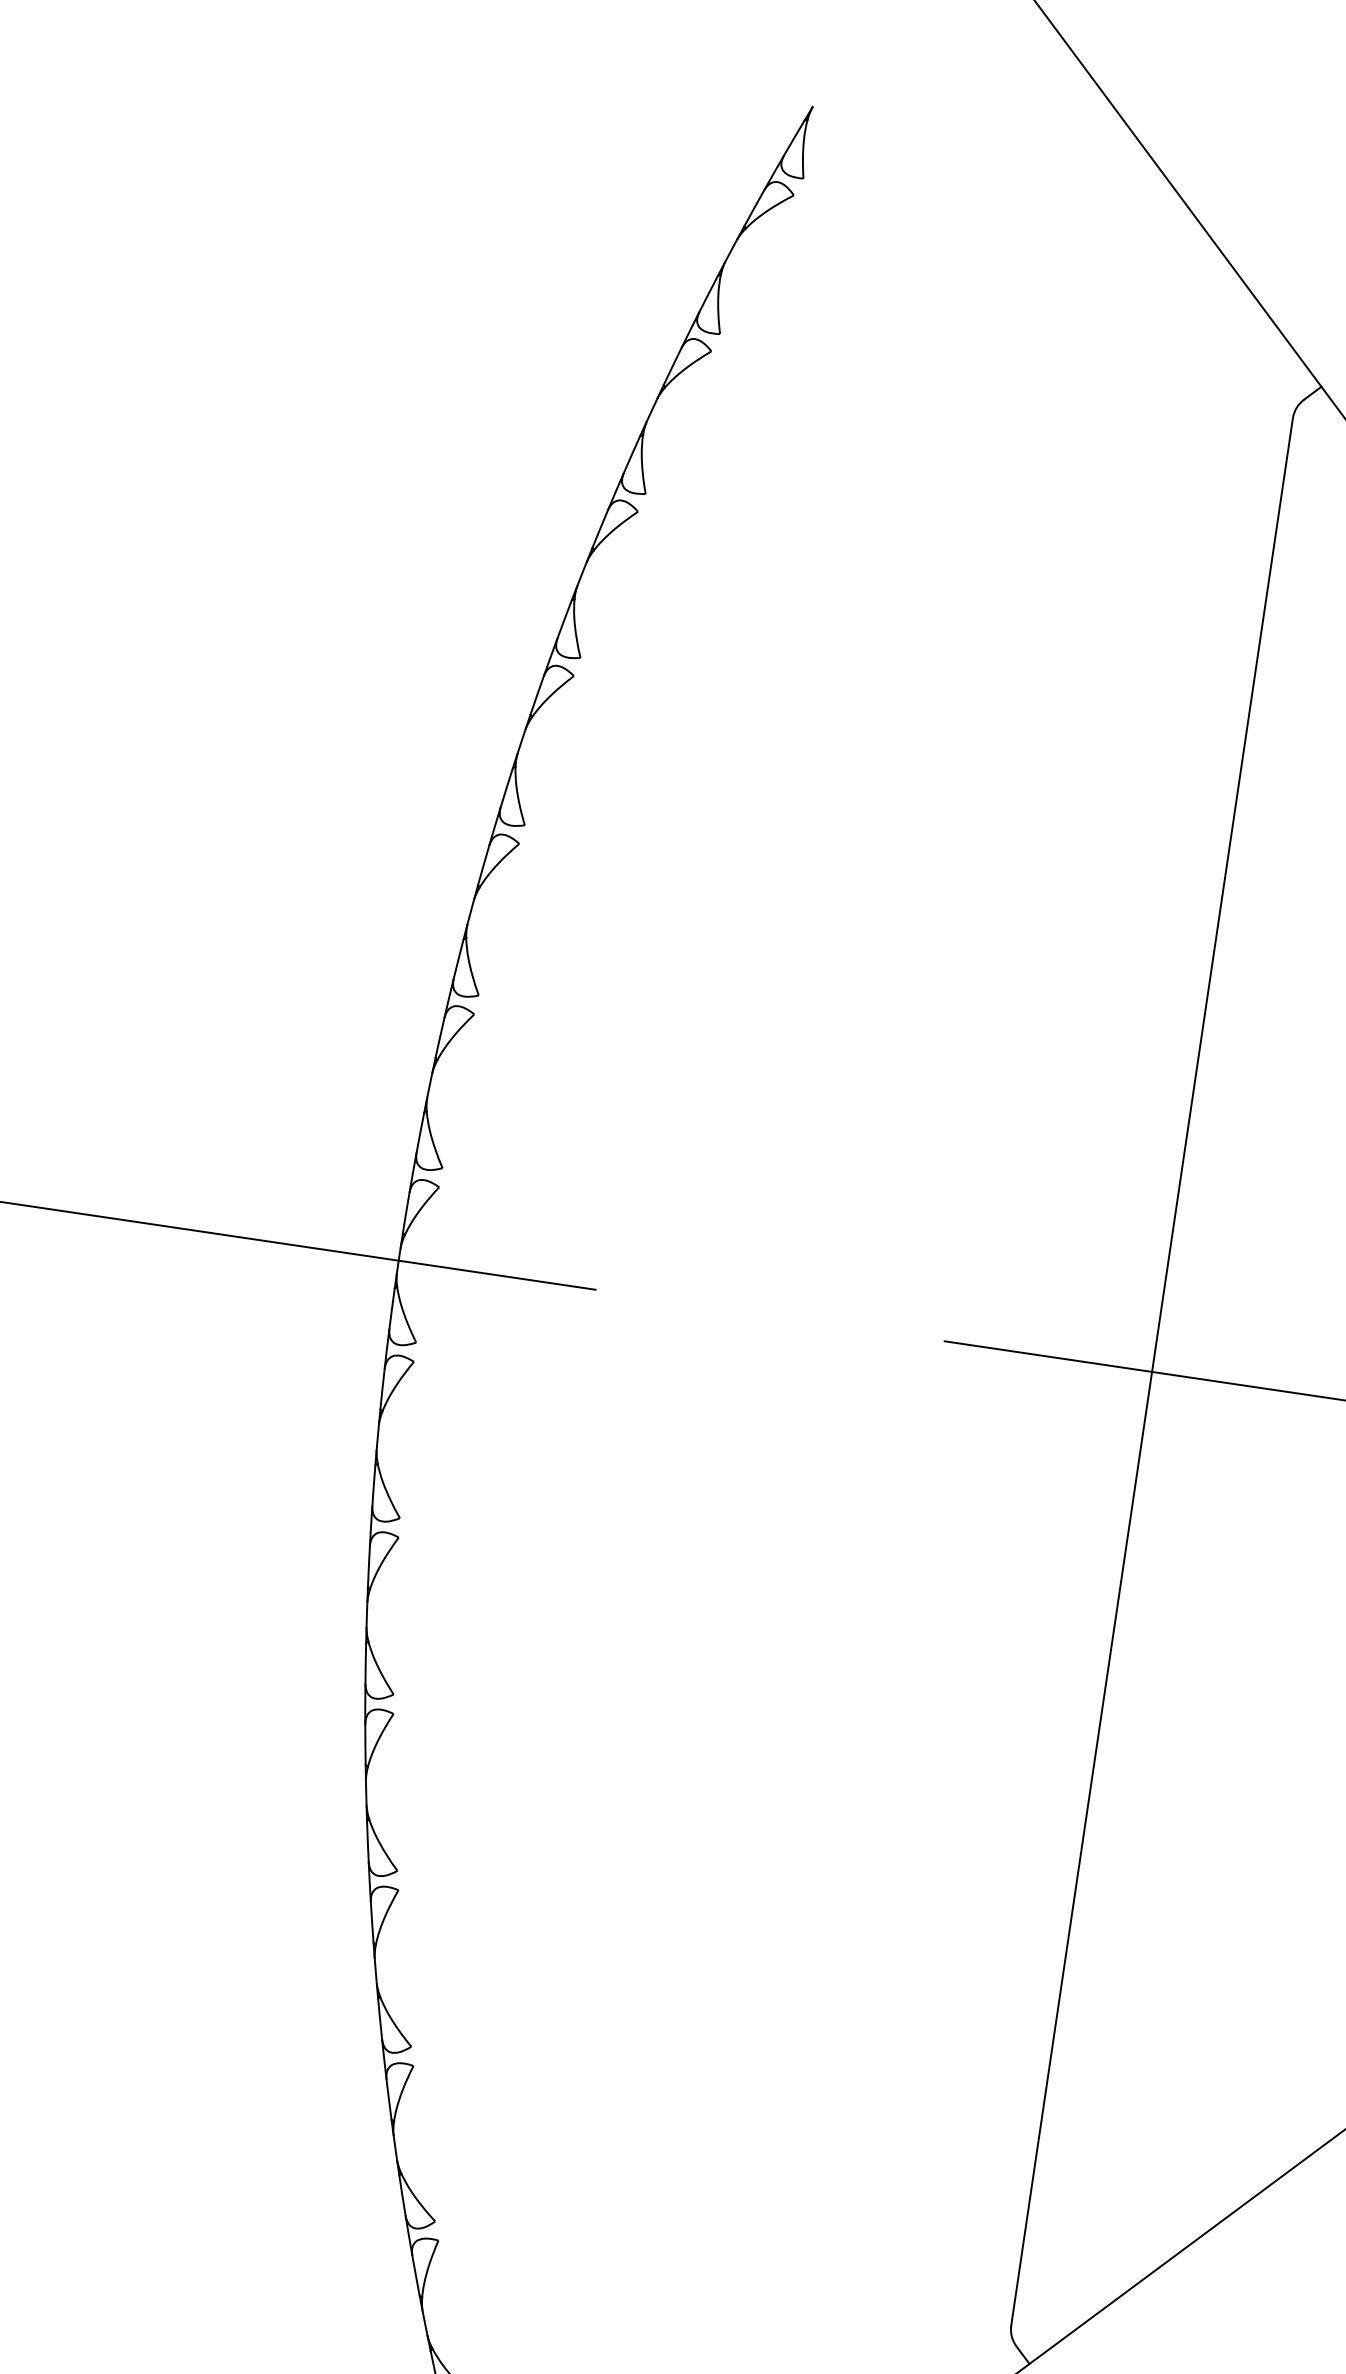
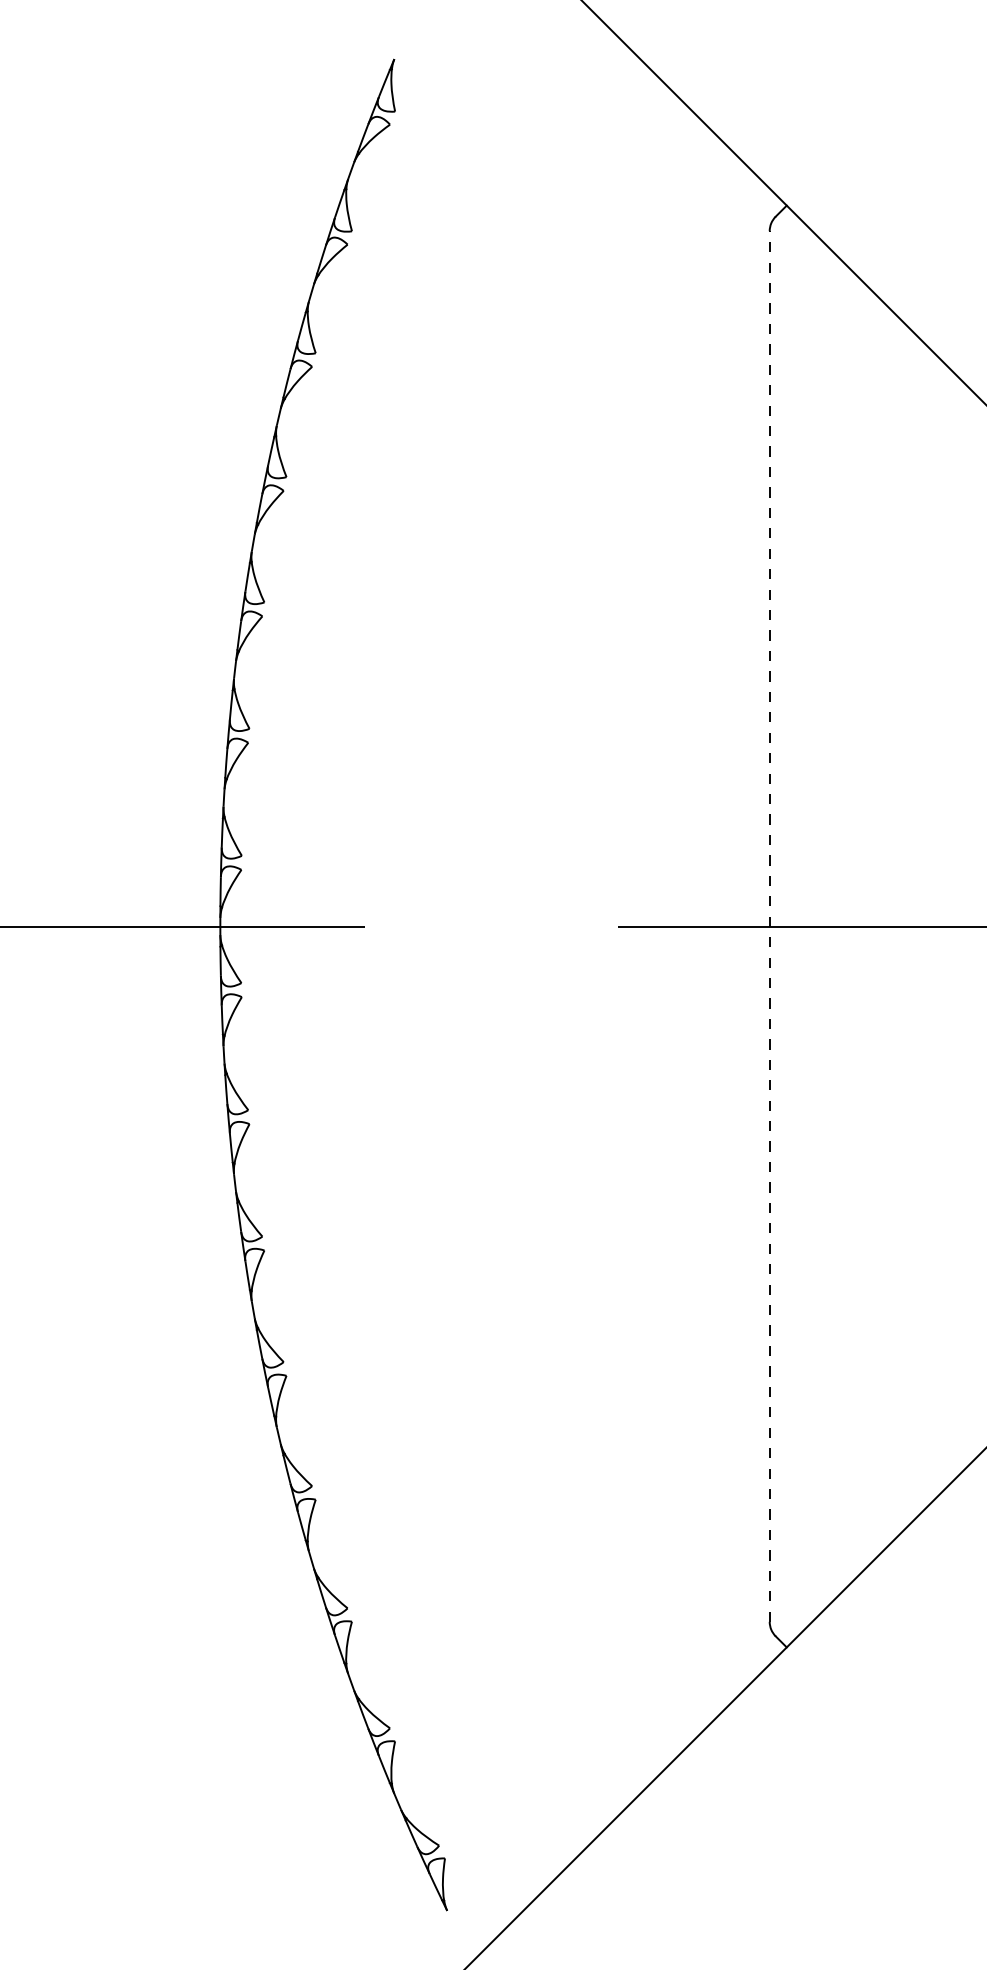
line: (1151, 1371) -> (769, 926), solid -> dashed

